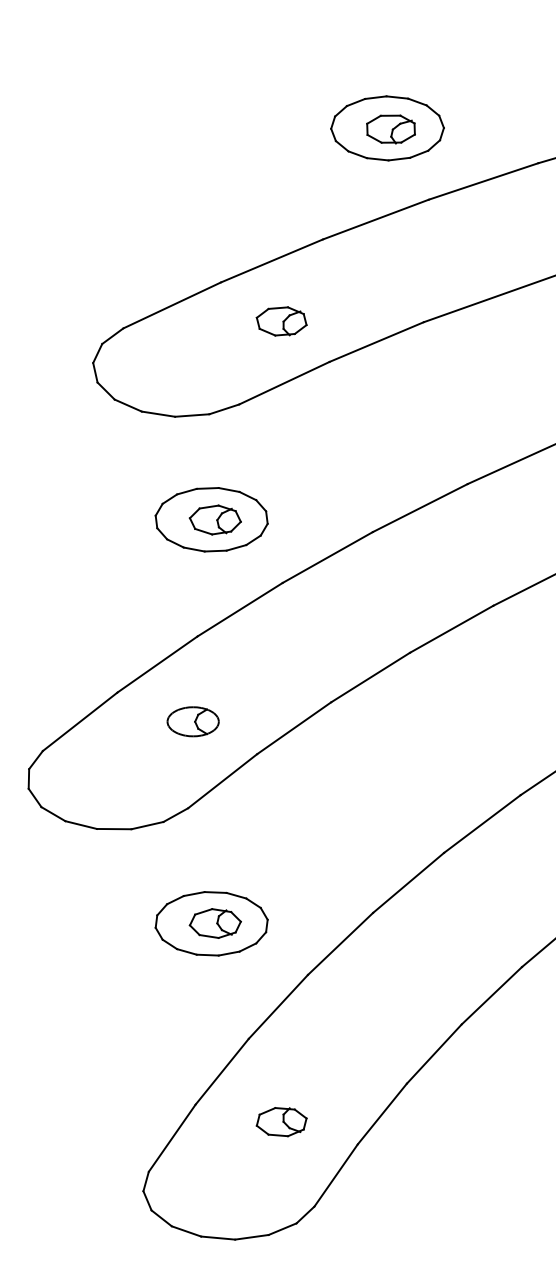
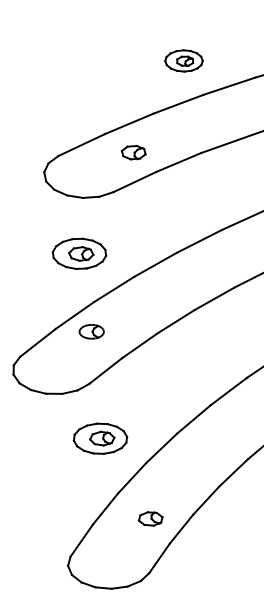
part: (386, 127) -> (183, 60), size x0.7
part: (211, 518) -> (79, 253), moved
part: (192, 721) -> (91, 331), moved
part: (281, 1121) -> (150, 518), moved

